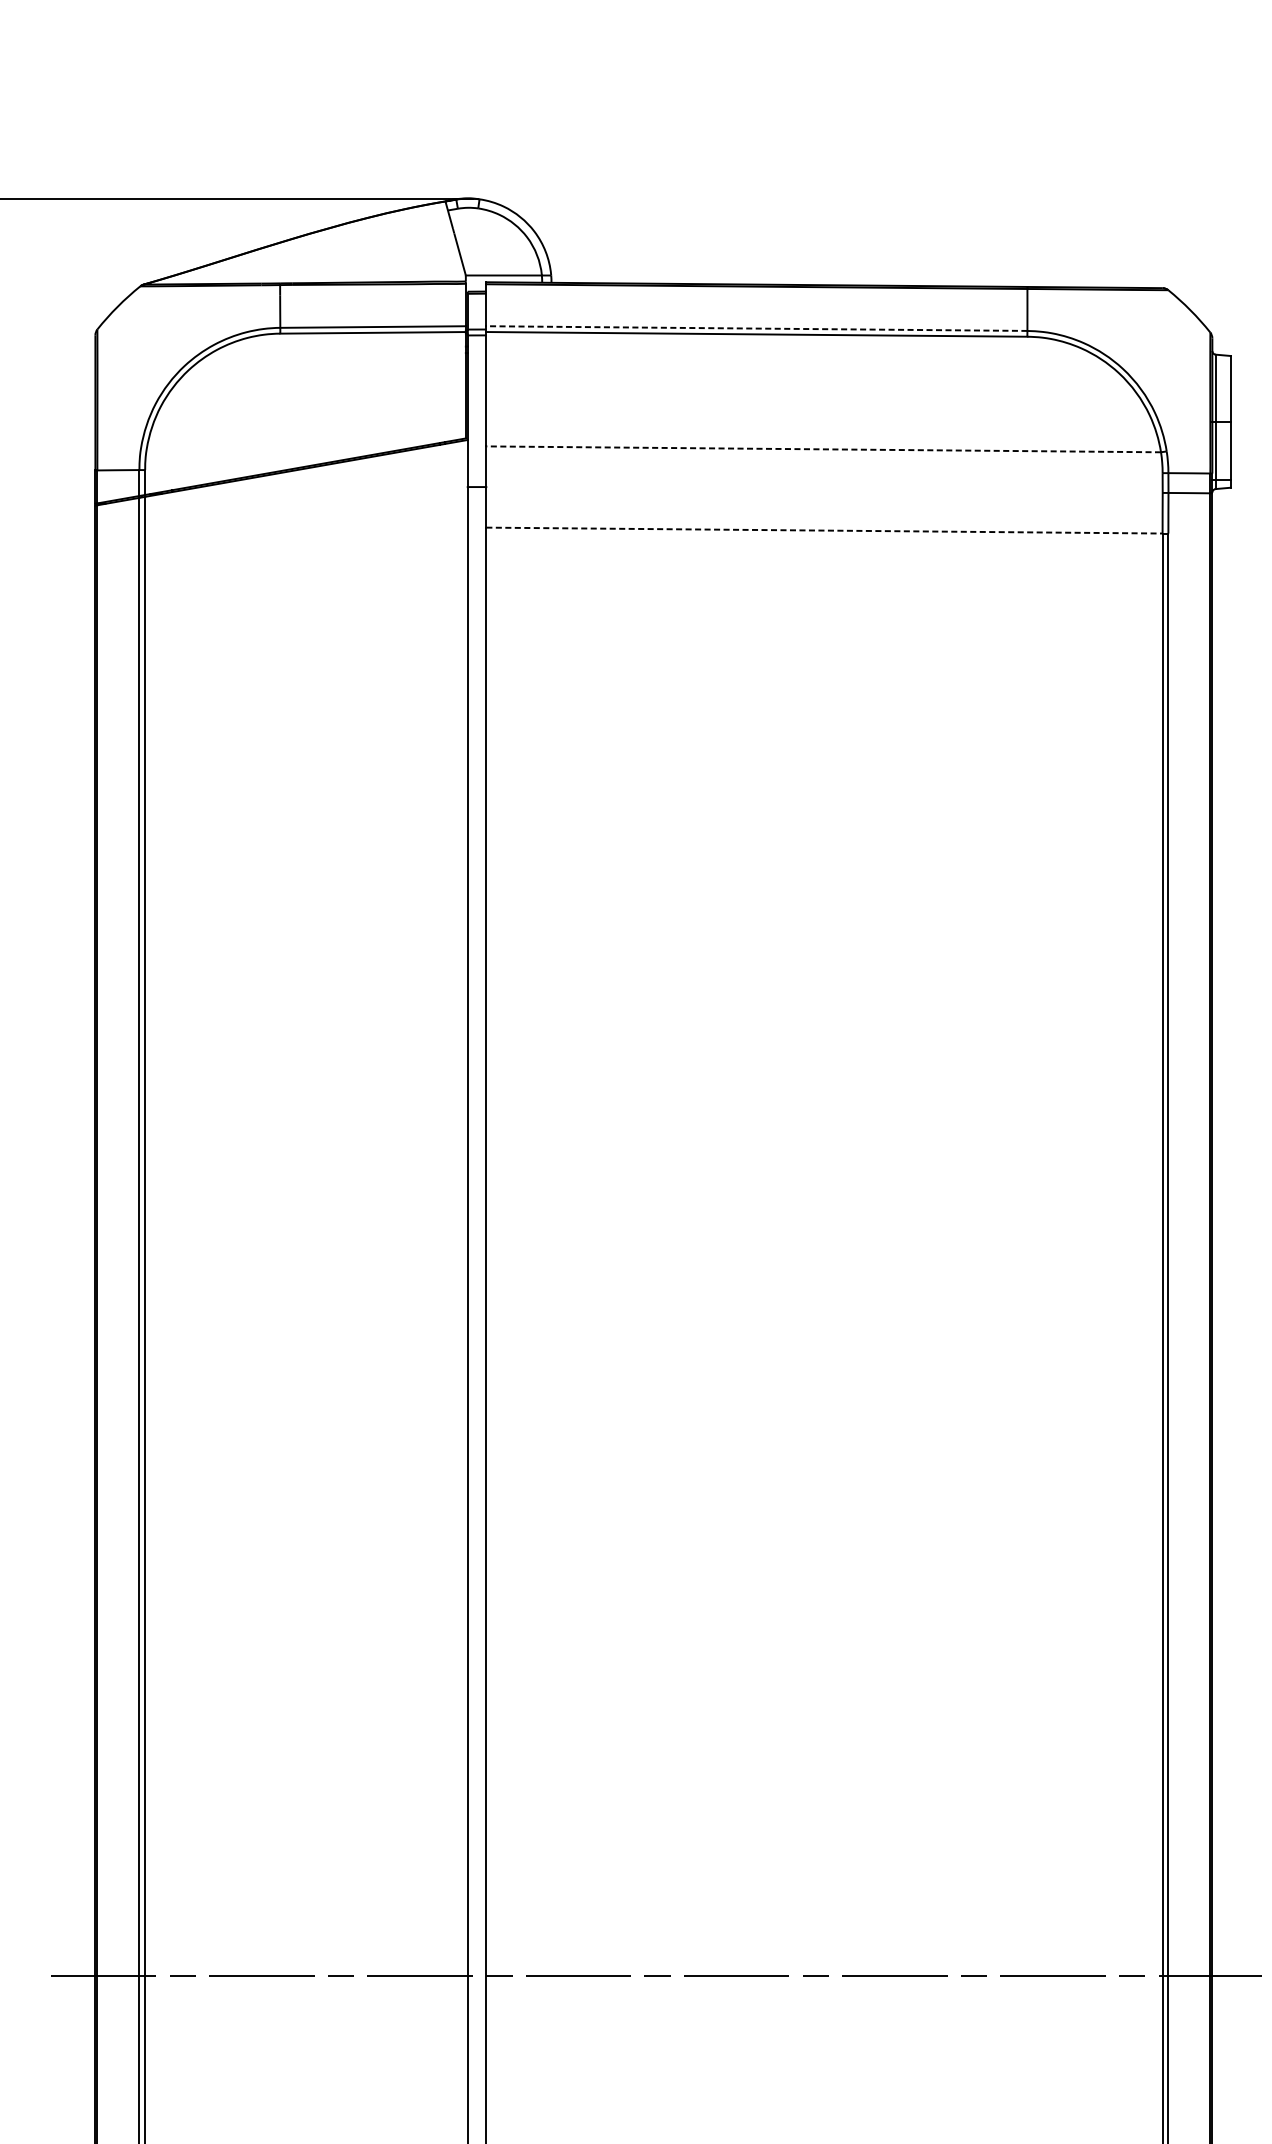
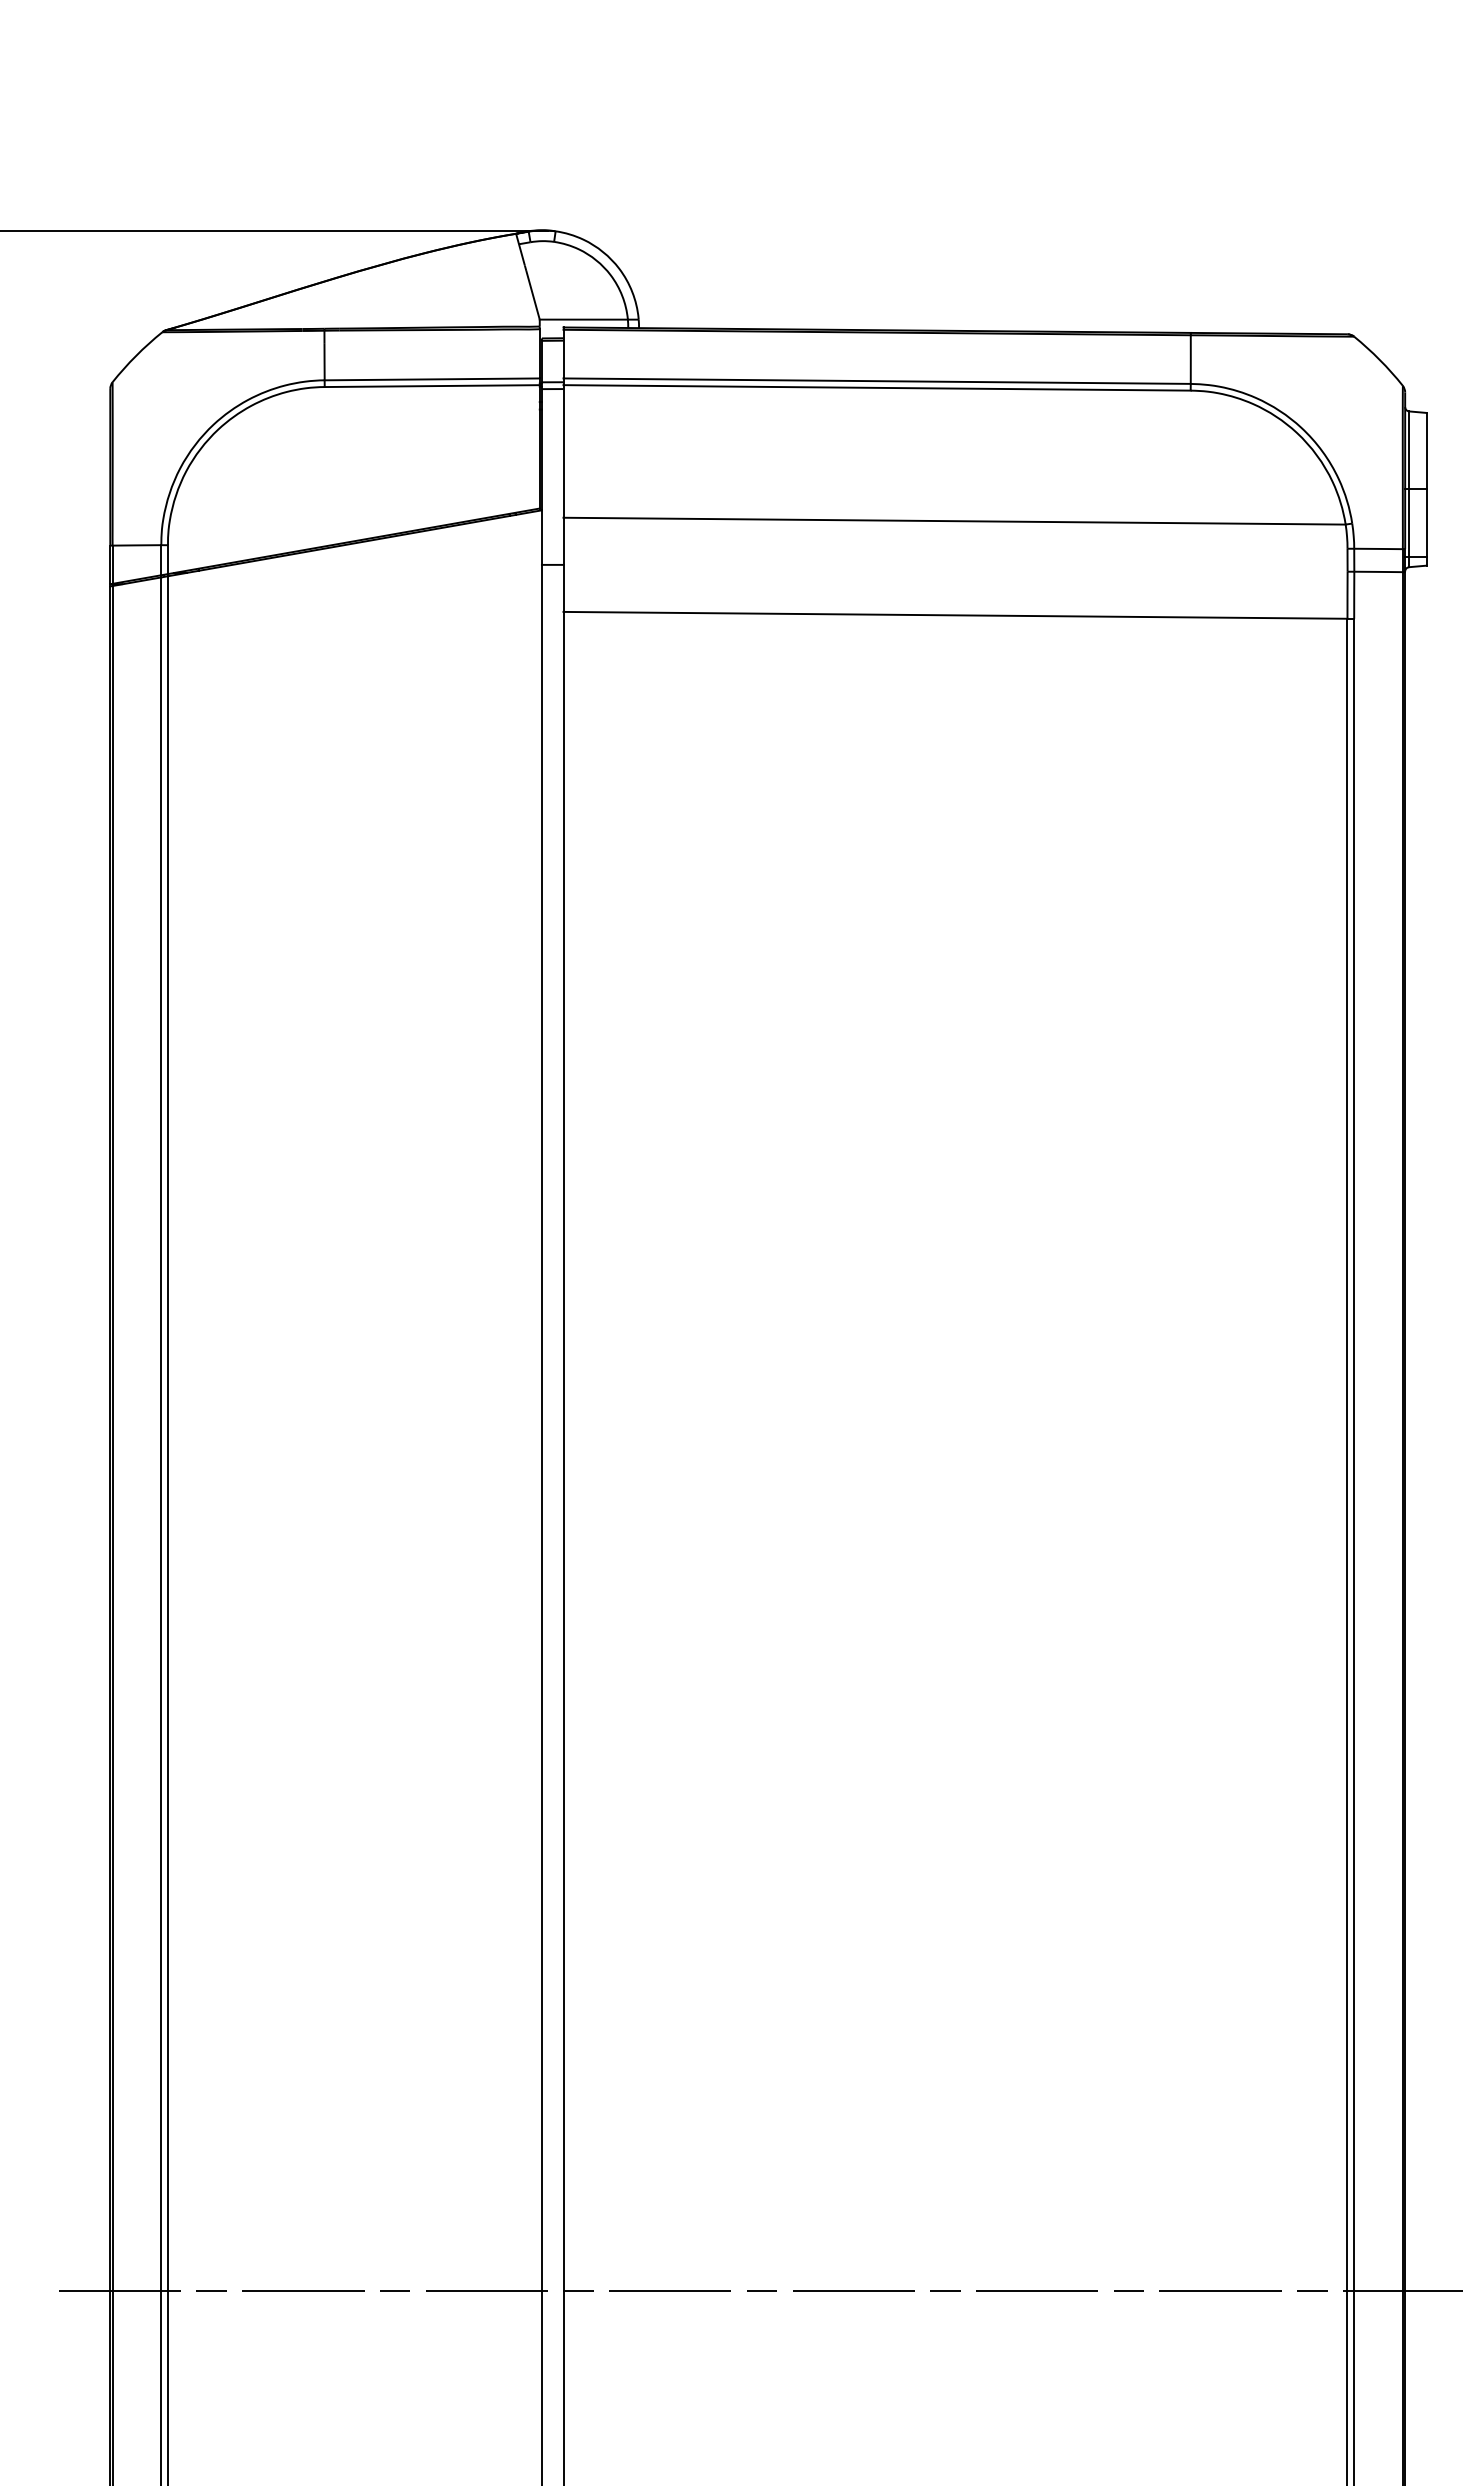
line: (757, 328) -> (877, 381), dashed -> solid
line: (823, 449) -> (954, 521), dashed -> solid
line: (824, 530) -> (955, 615), dashed -> solid

